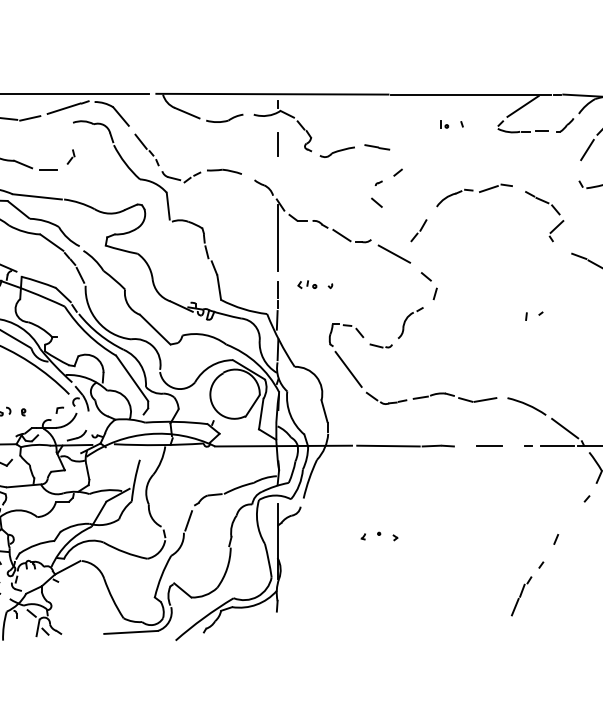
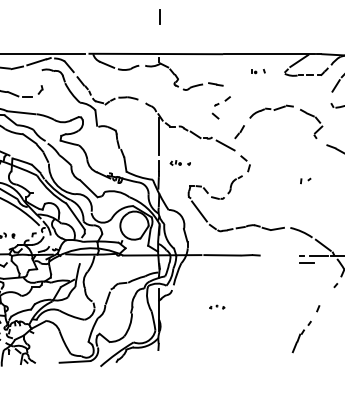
line: (277, 144) -> (159, 16), moved
line: (488, 446) -> (306, 262), moved
part: (380, 537) -> (217, 307), size x0.7

